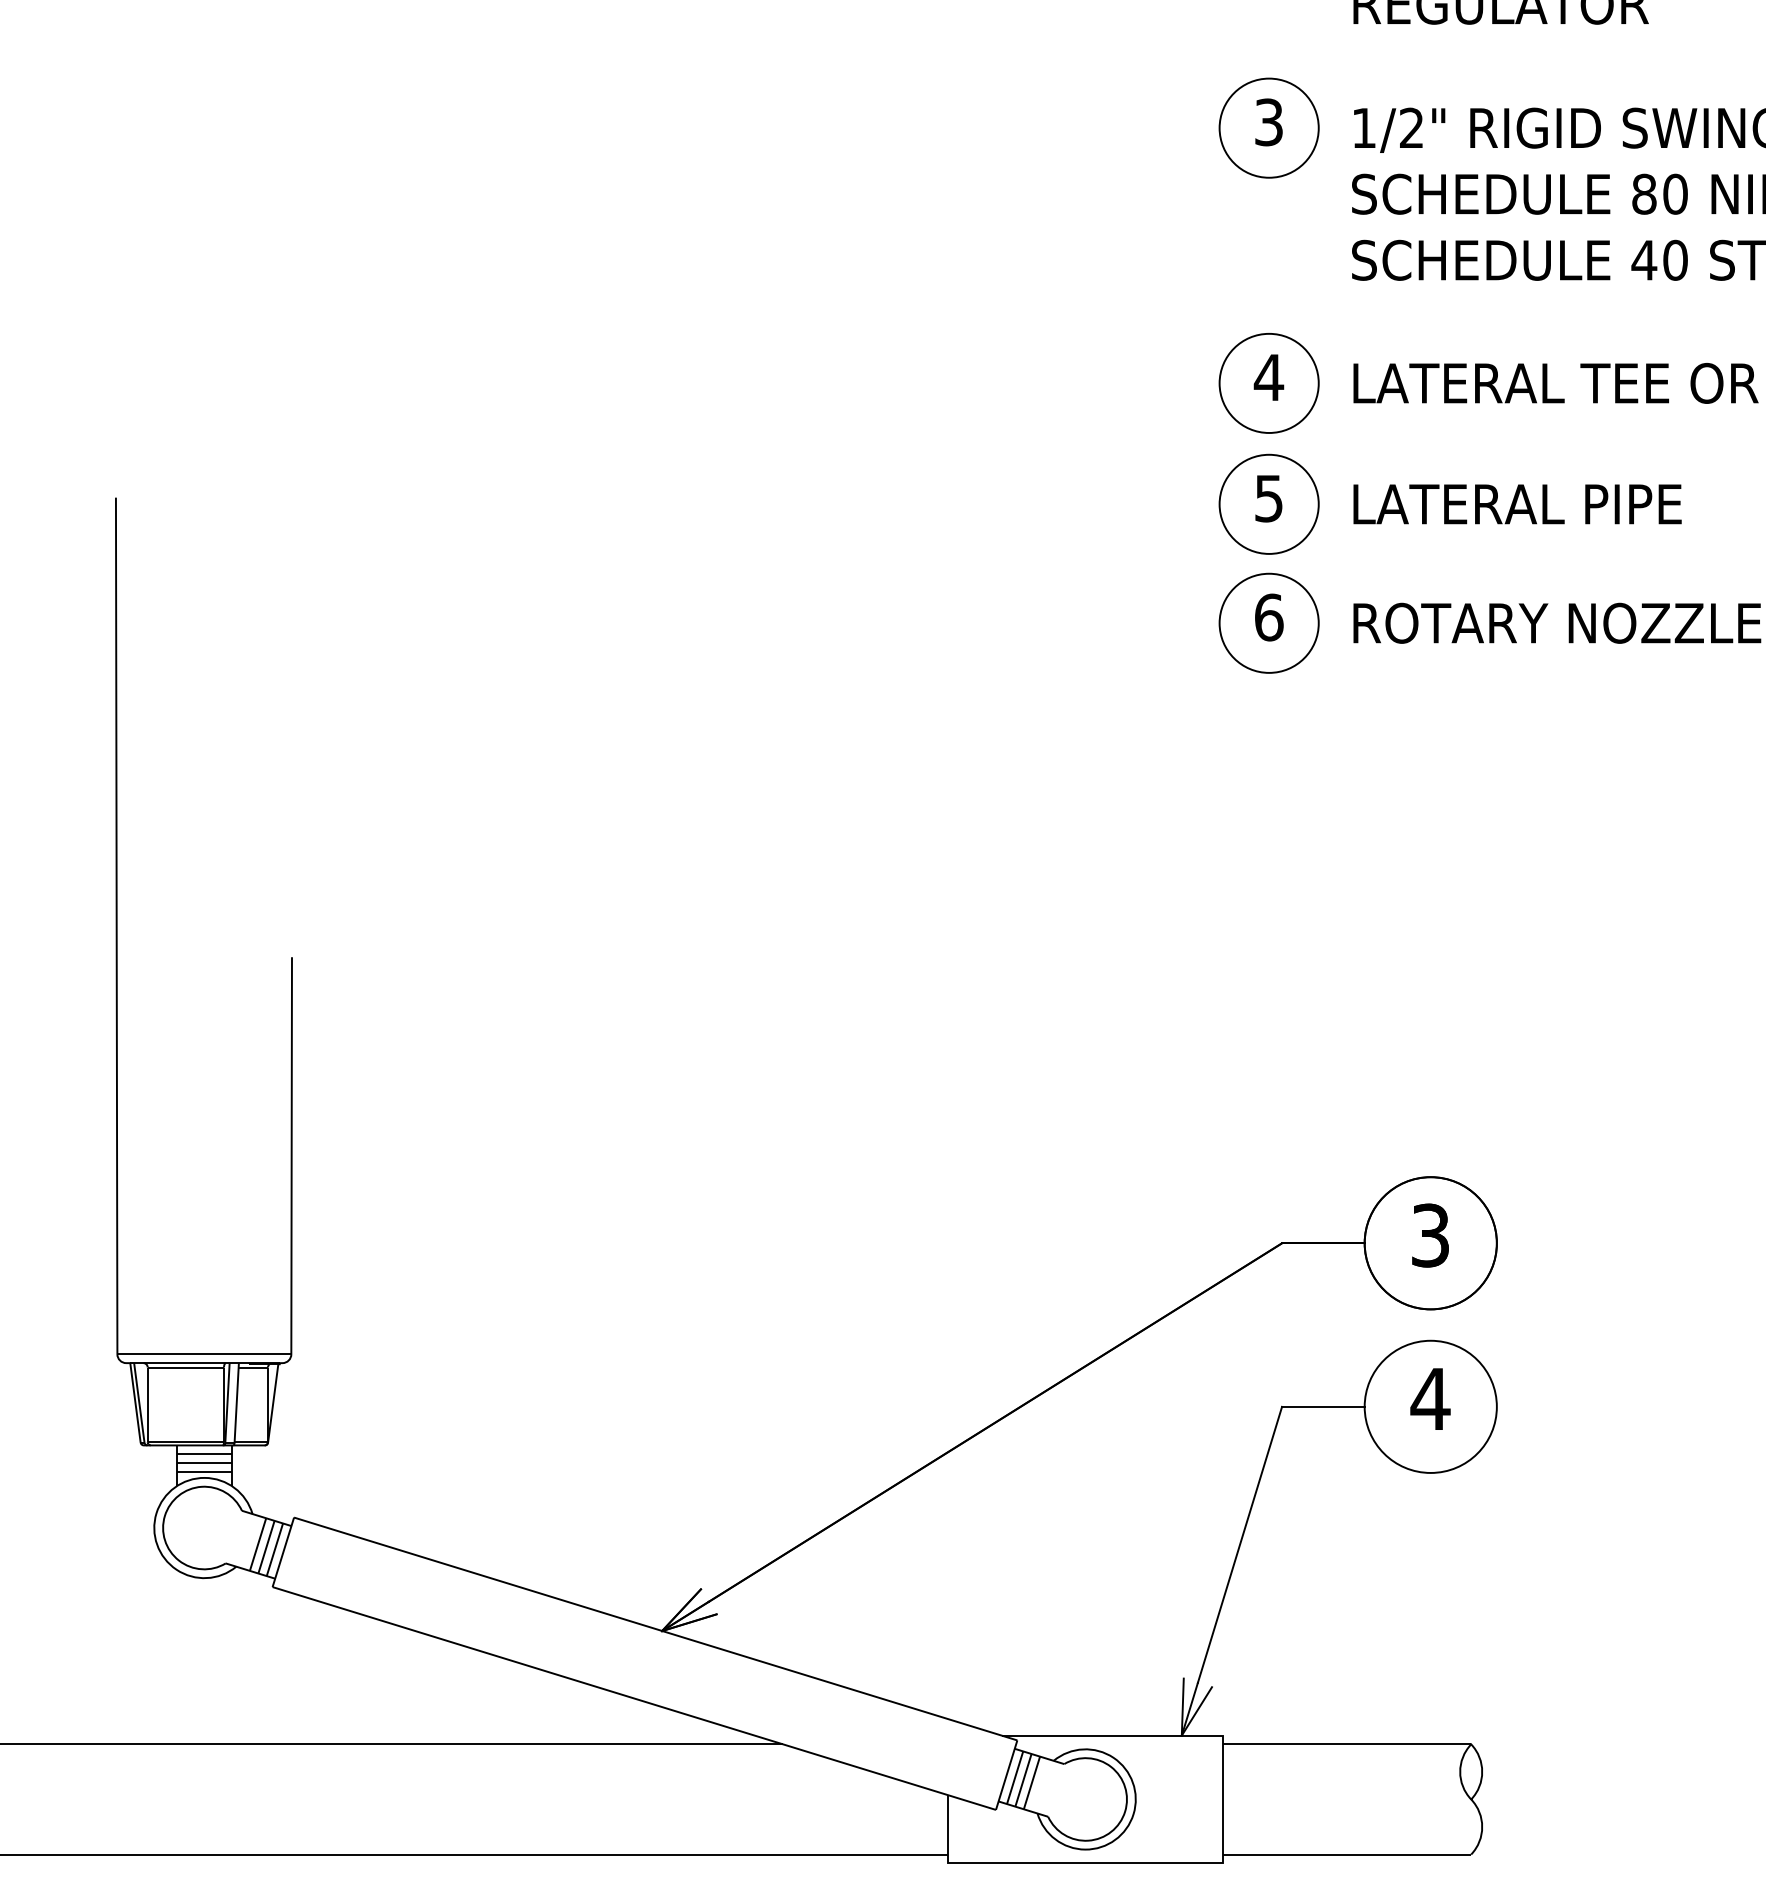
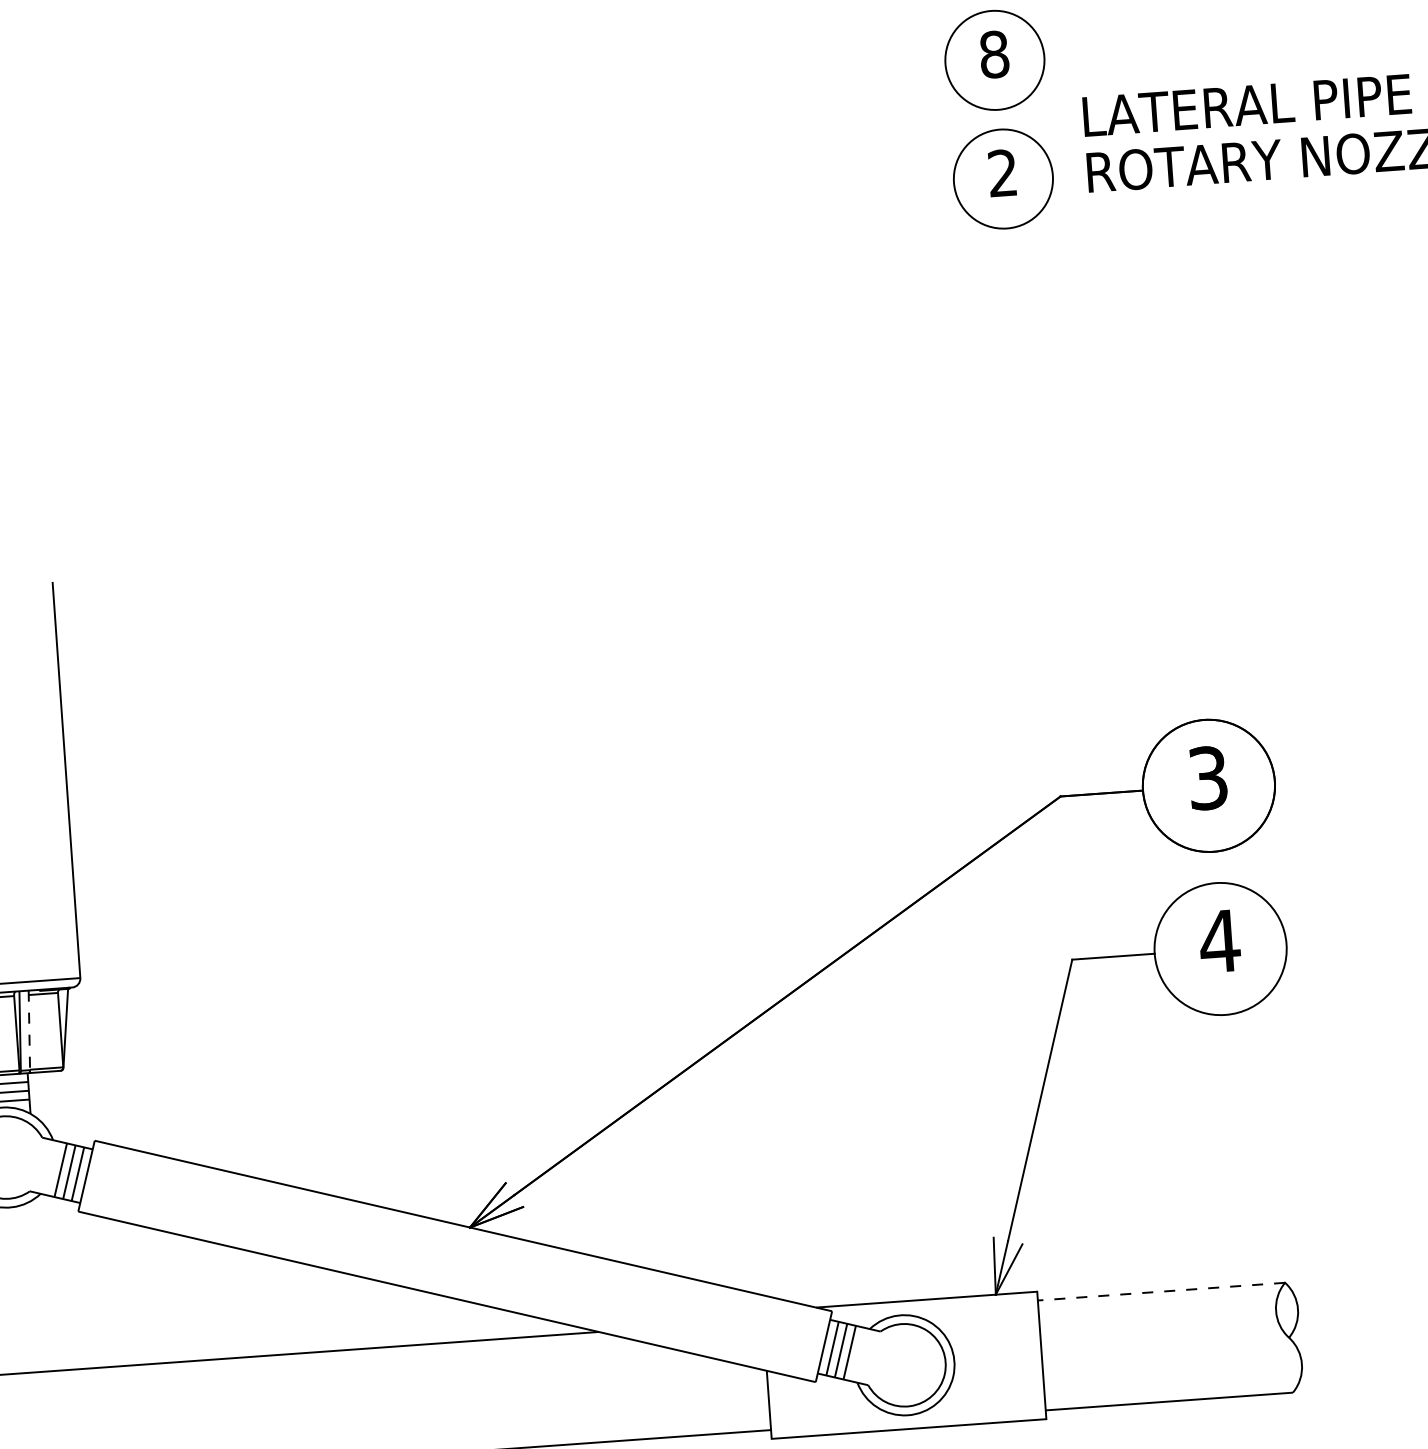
text: (1269, 498) -> (994, 54), 5 -> 8
text: (1517, 504) -> (1247, 105), moved
text: (1269, 617) -> (1003, 173), 6 -> 2
line: (236, 1402) -> (29, 1030), solid -> dashed
line: (1347, 1744) -> (1161, 1291), solid -> dashed

